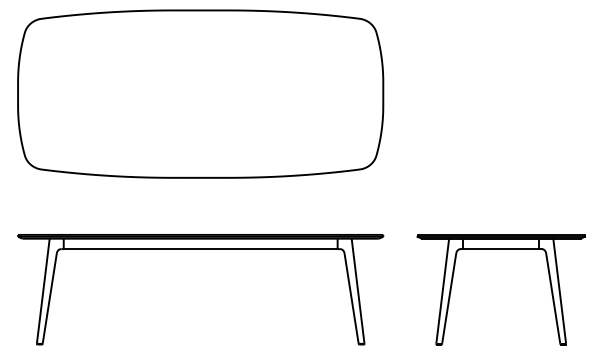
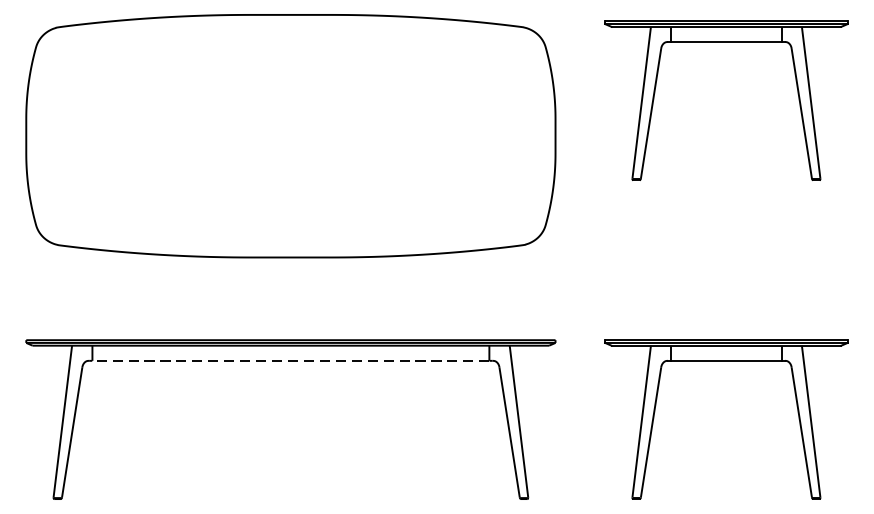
part: (500, 29) -> (725, 42), added
line: (200, 249) -> (290, 361), solid -> dashed

